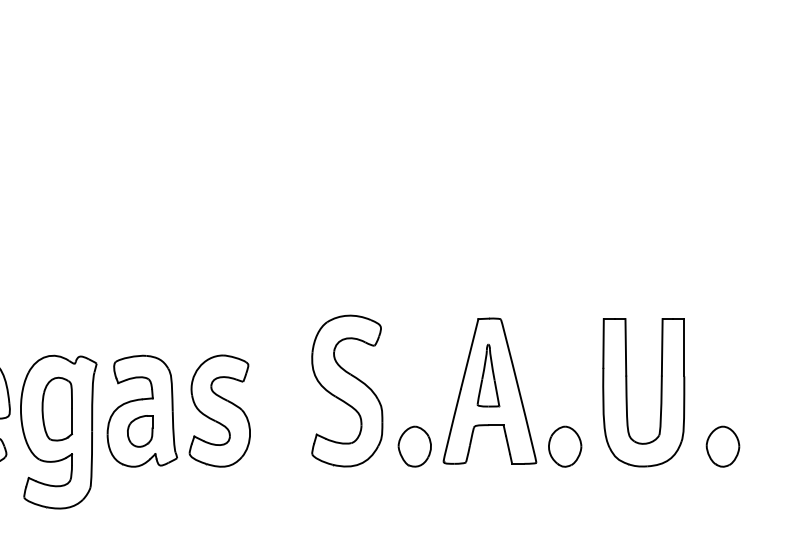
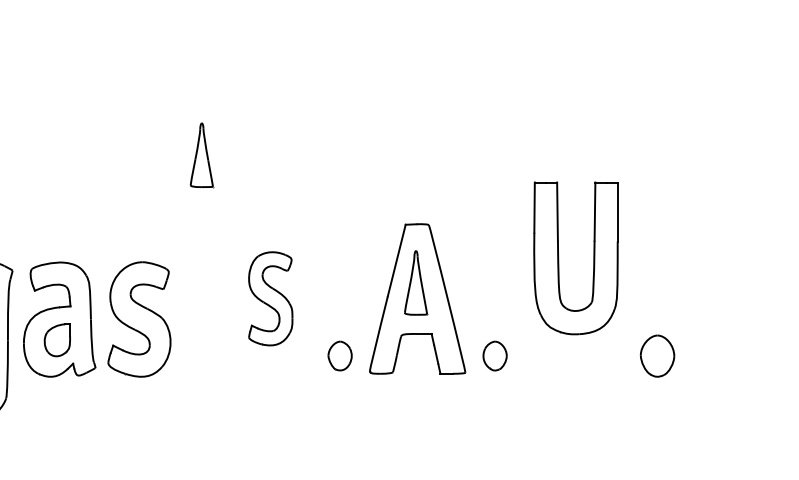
part: (280, 251) -> (201, 155), added
part: (347, 390) -> (270, 298), size x0.6
part: (627, 392) -> (559, 258), moved
part: (414, 446) -> (339, 355), size x0.7
part: (565, 446) -> (495, 355), size x0.7

